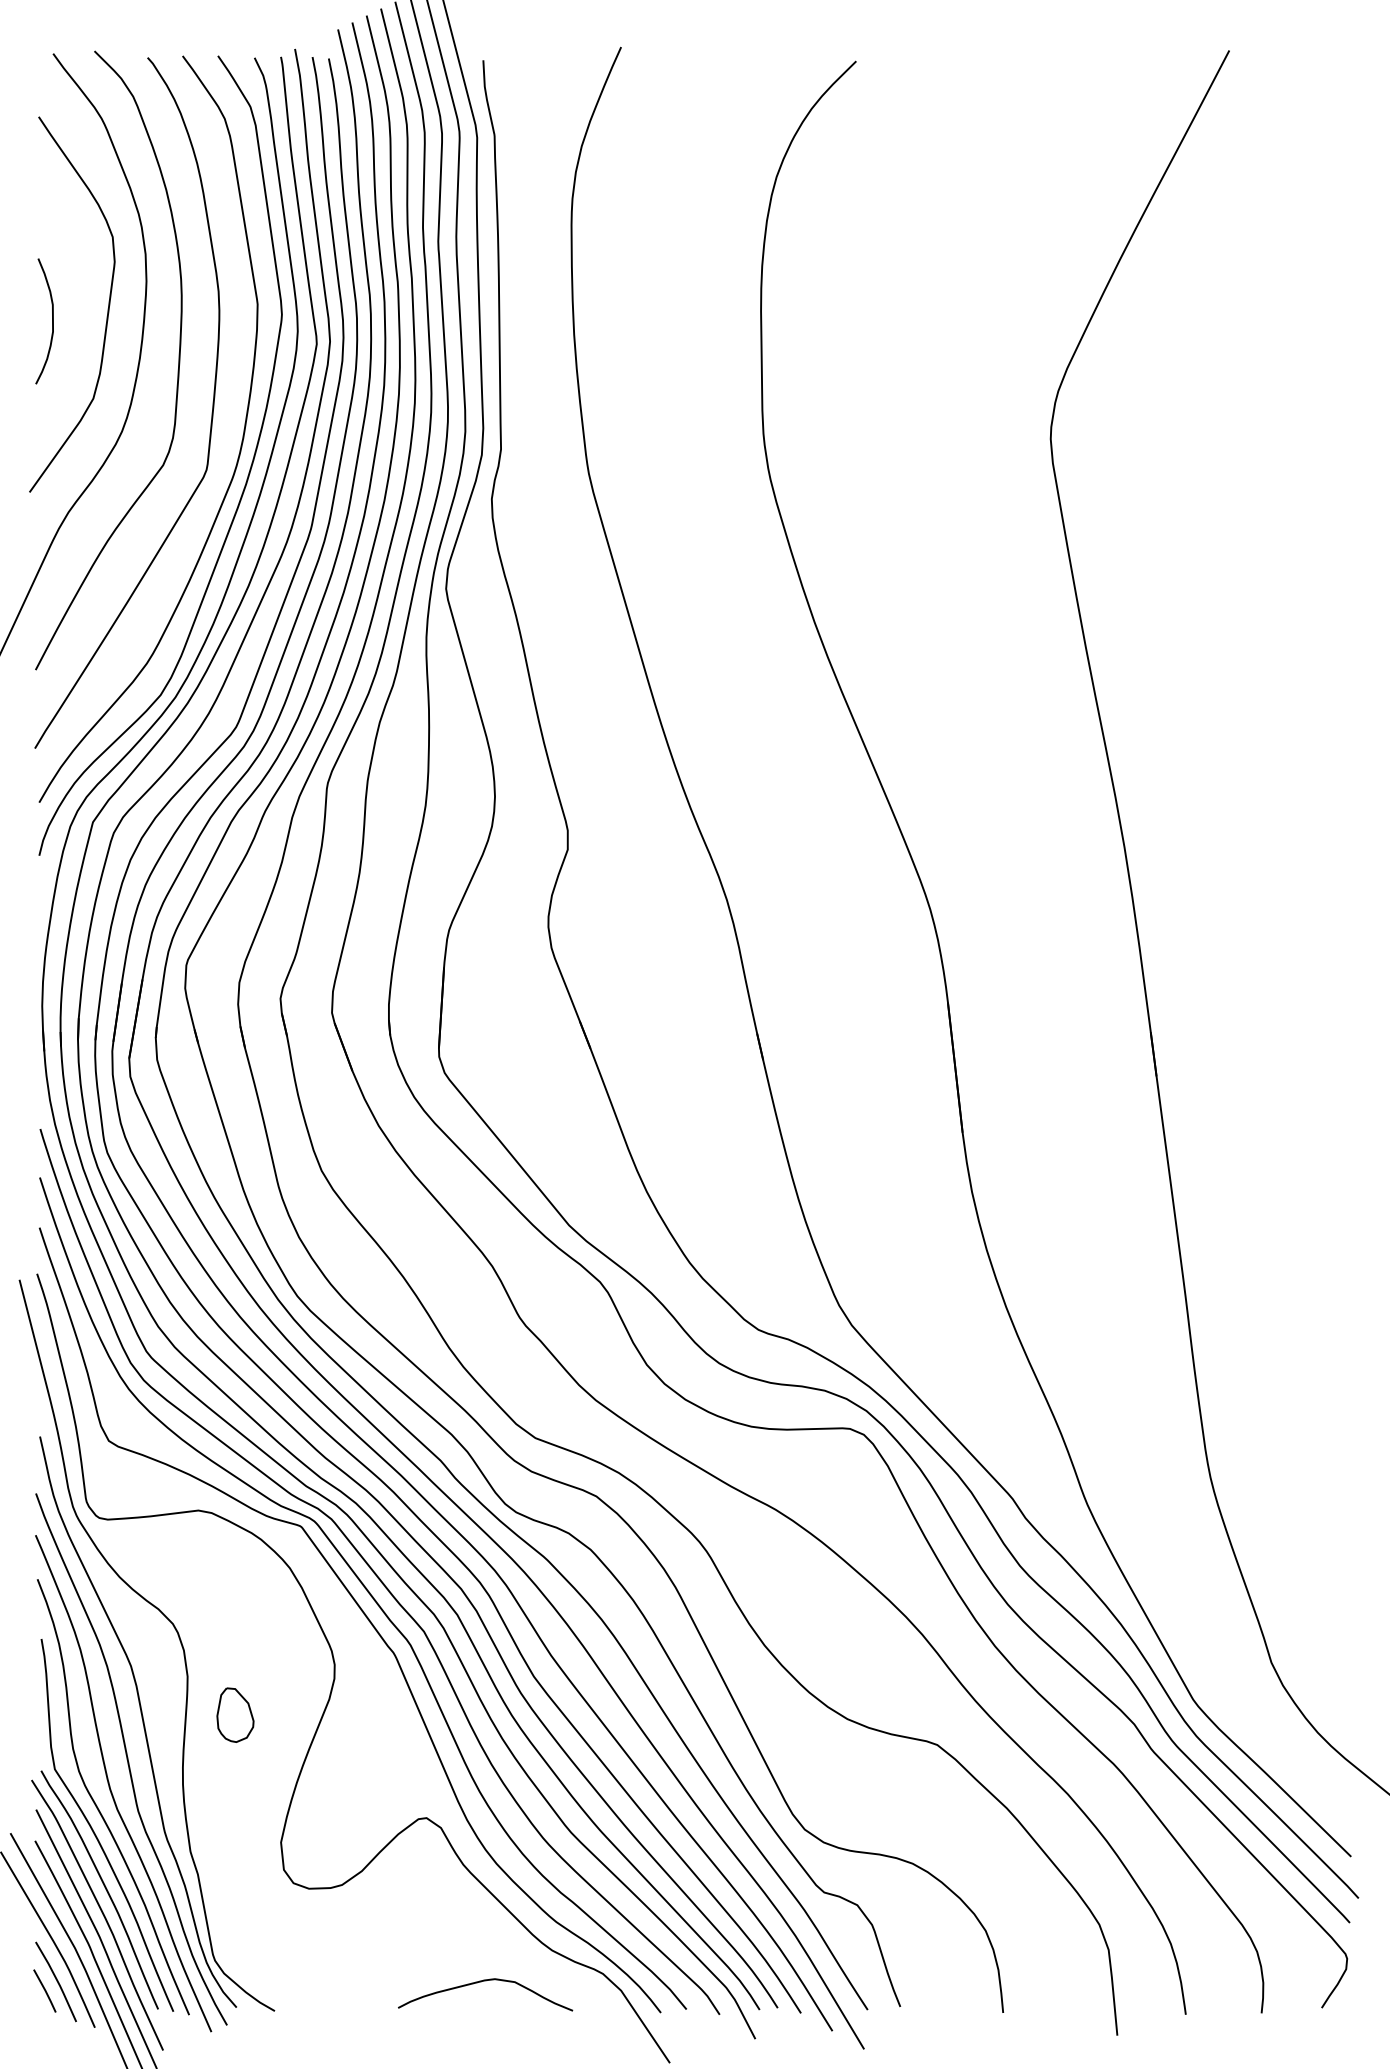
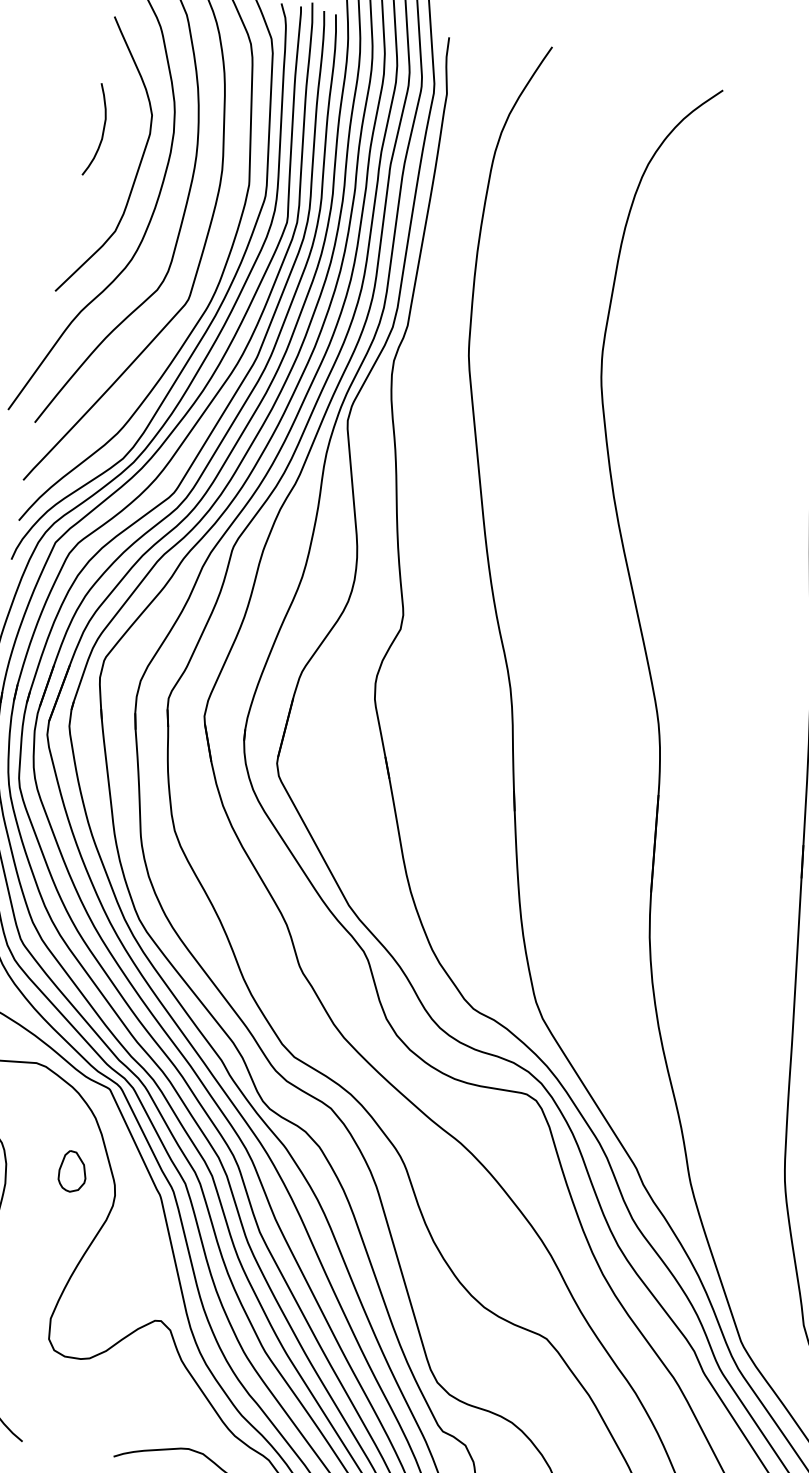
curve: (52, 321) -> (103, 131), moved
part: (235, 1714) -> (73, 1171), moved

